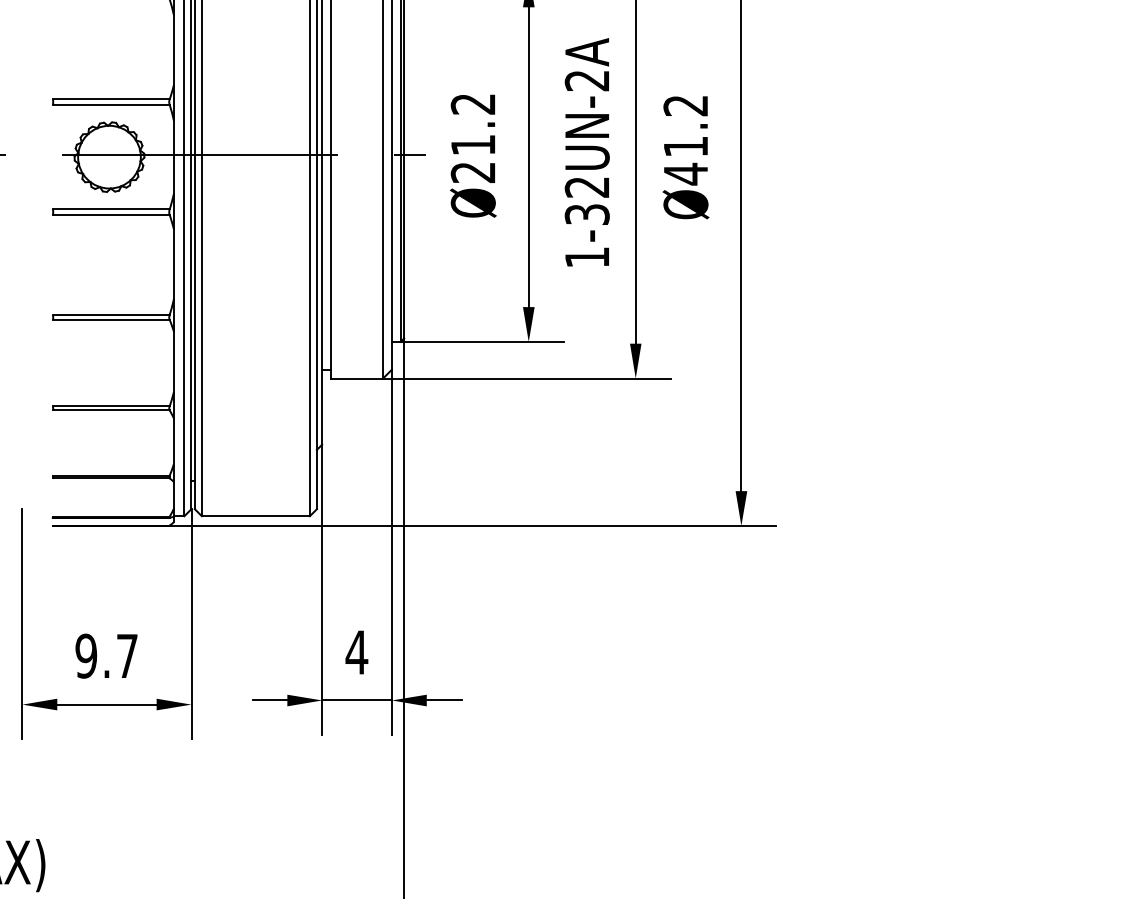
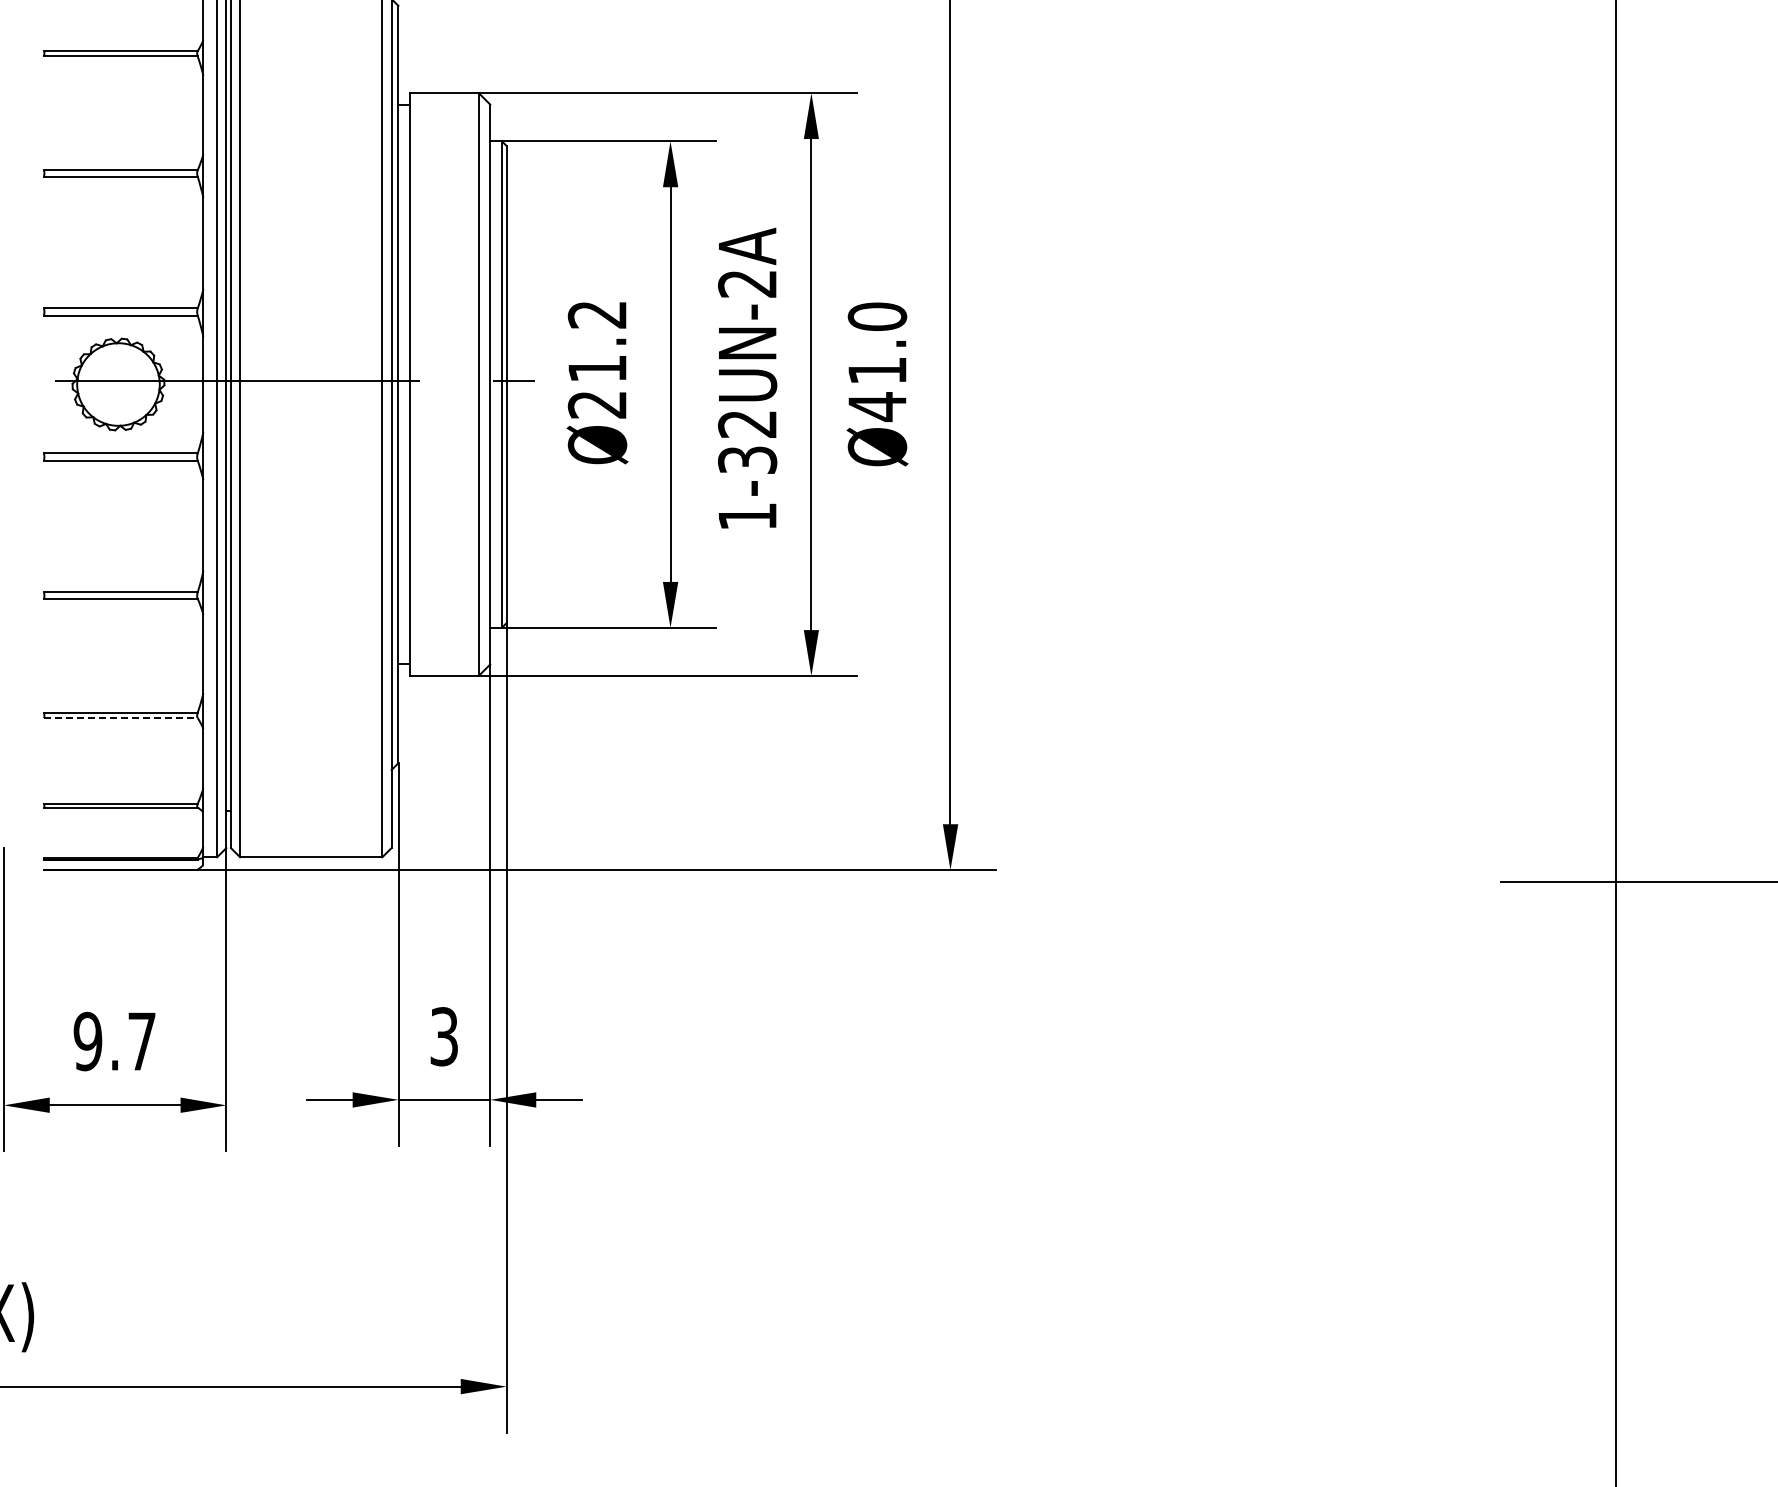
text: (685, 105) -> (877, 316), Ø41.2 -> Ø41.0
line: (111, 410) -> (120, 718), solid -> dashed
text: (357, 652) -> (444, 1036), 4 -> 3

